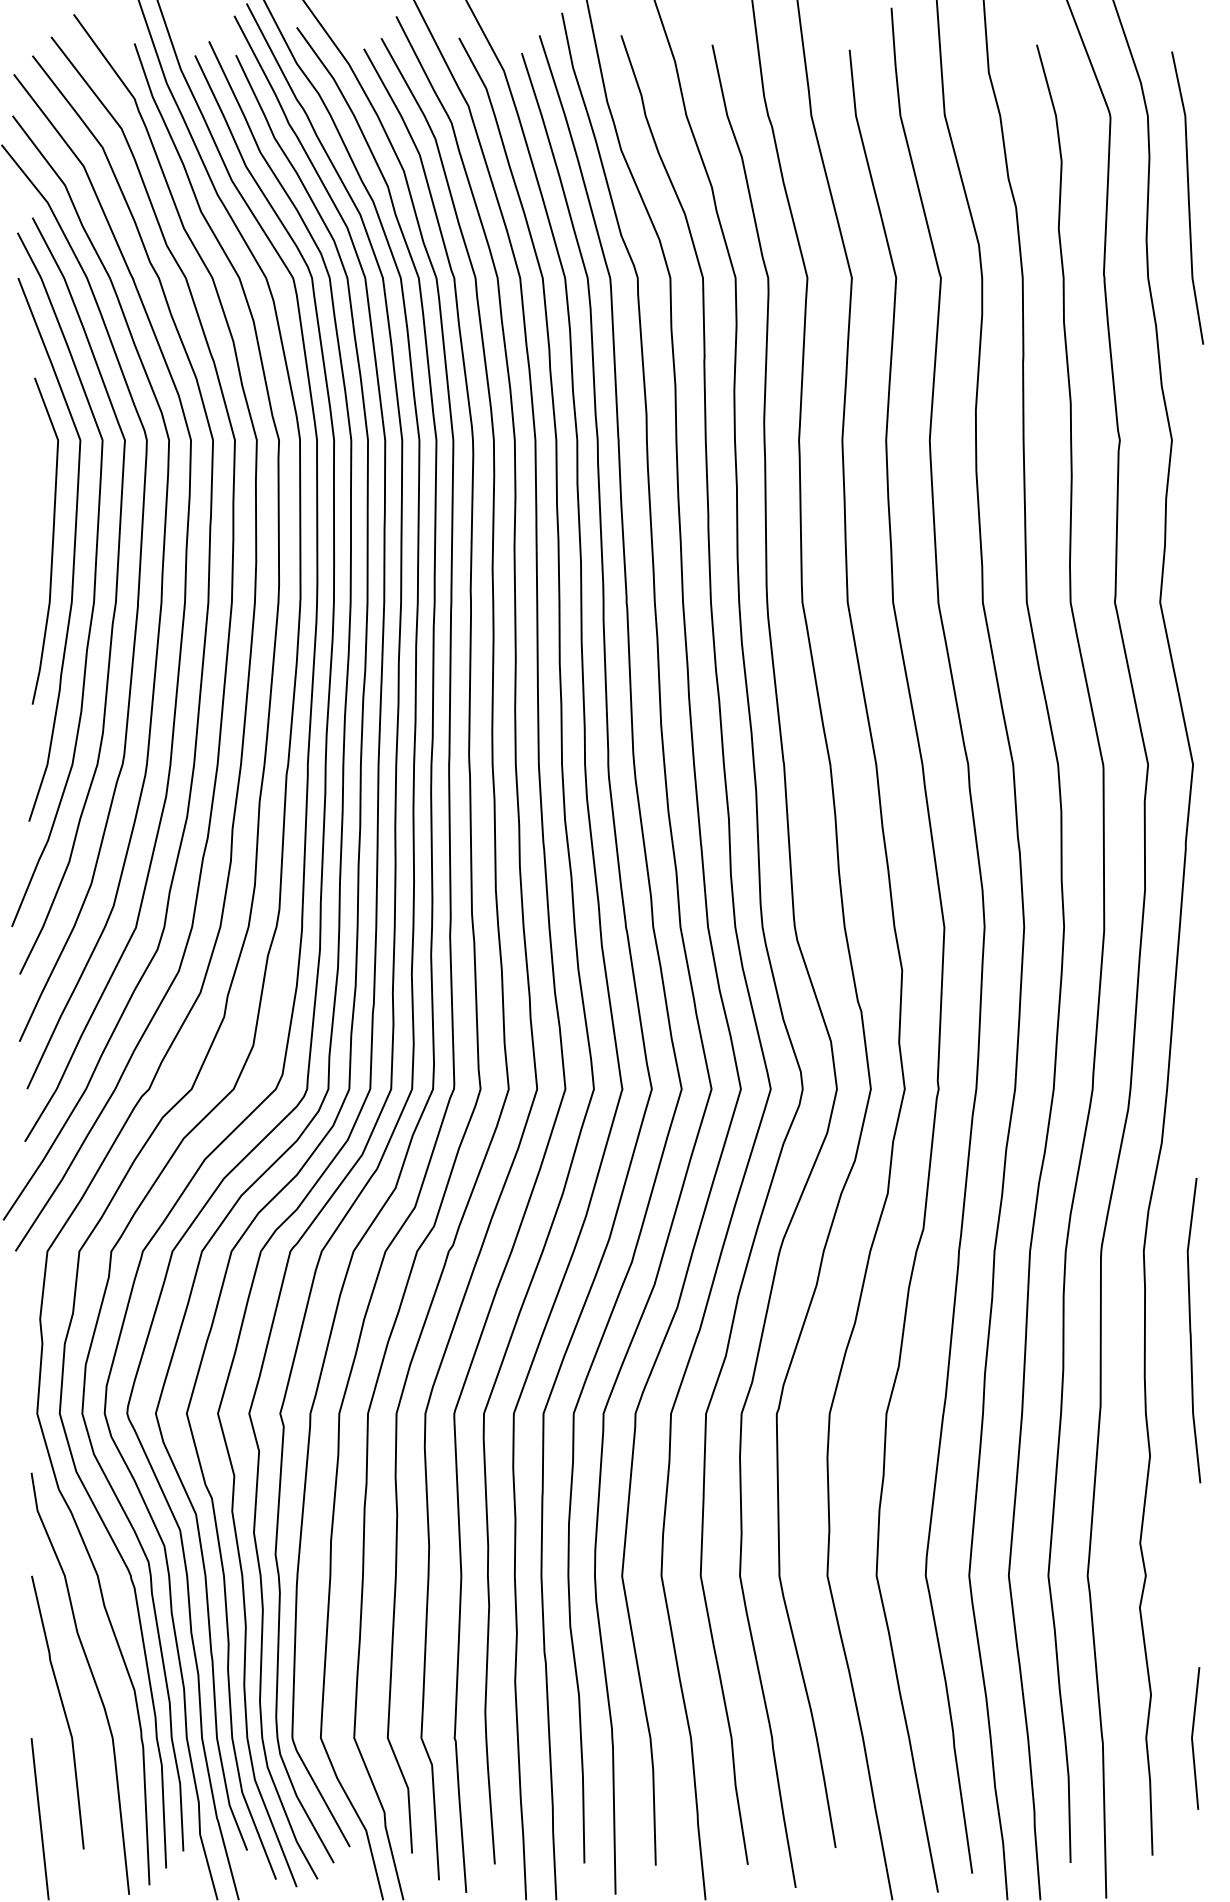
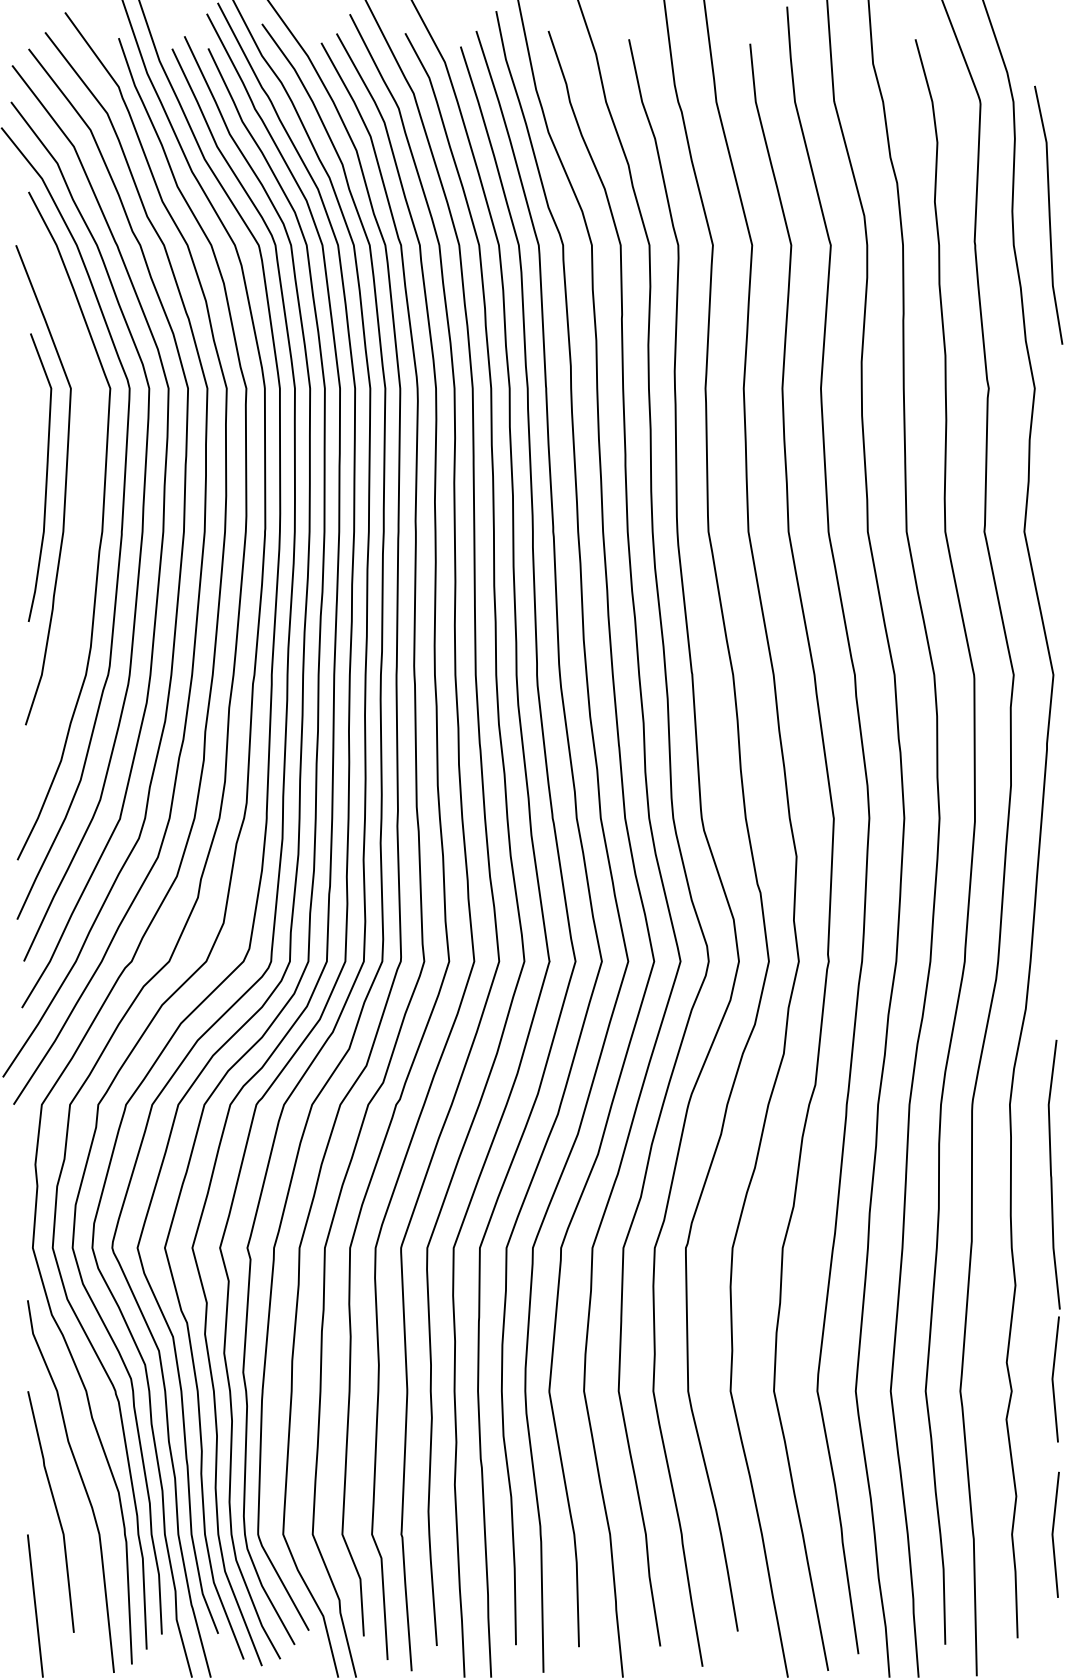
curve: (1187, 197) -> (1048, 214), moved
curve: (93, 586) -> (82, 517), removed
line: (1193, 1564) -> (1053, 1381), added

